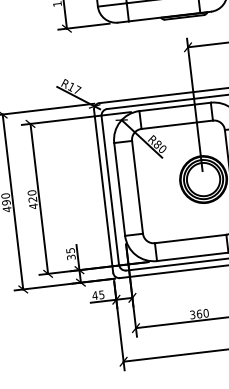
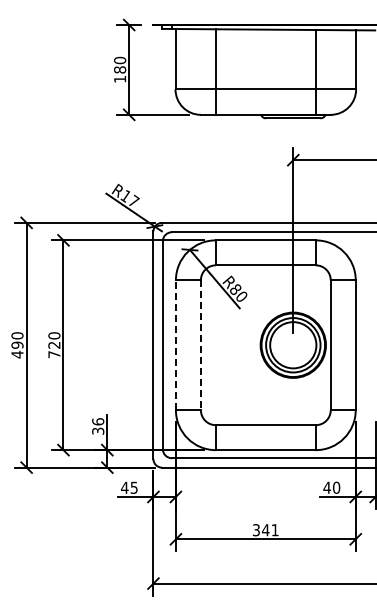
line: (137, 187) -> (200, 345), solid -> dashed
line: (119, 189) -> (175, 345), solid -> dashed
text: (33, 206) -> (54, 354), 420 -> 720
text: (70, 250) -> (98, 421), 35 -> 36
text: (202, 313) -> (269, 530), 360 -> 341

